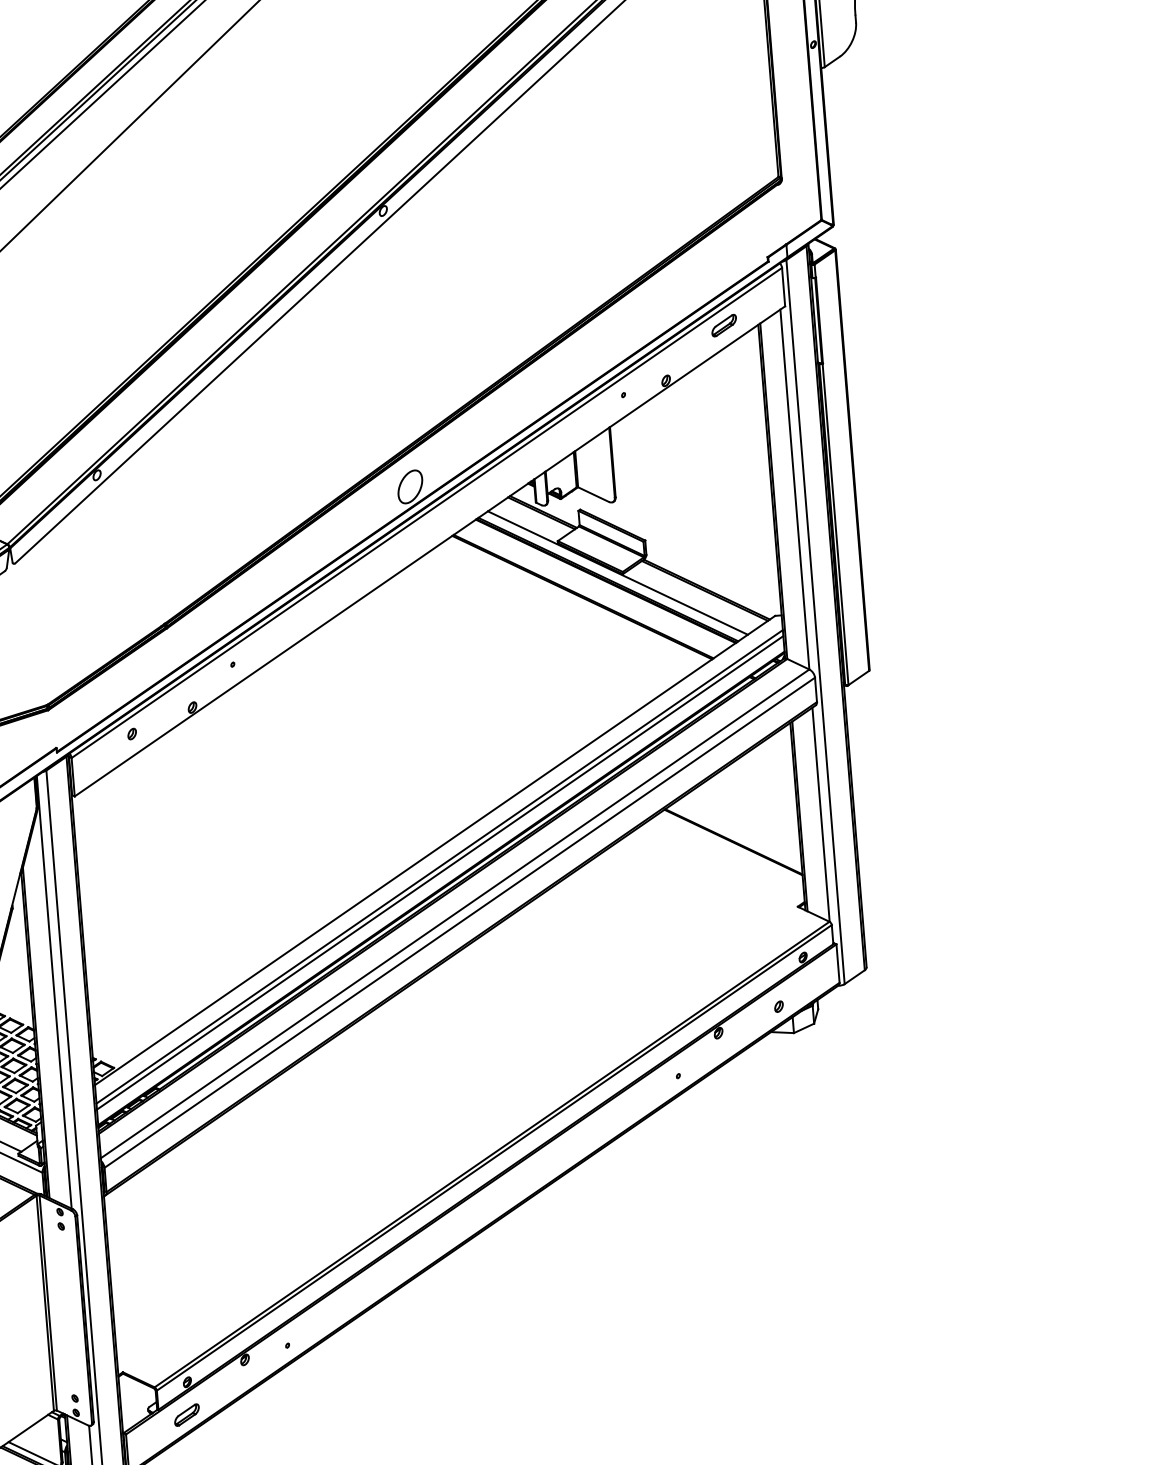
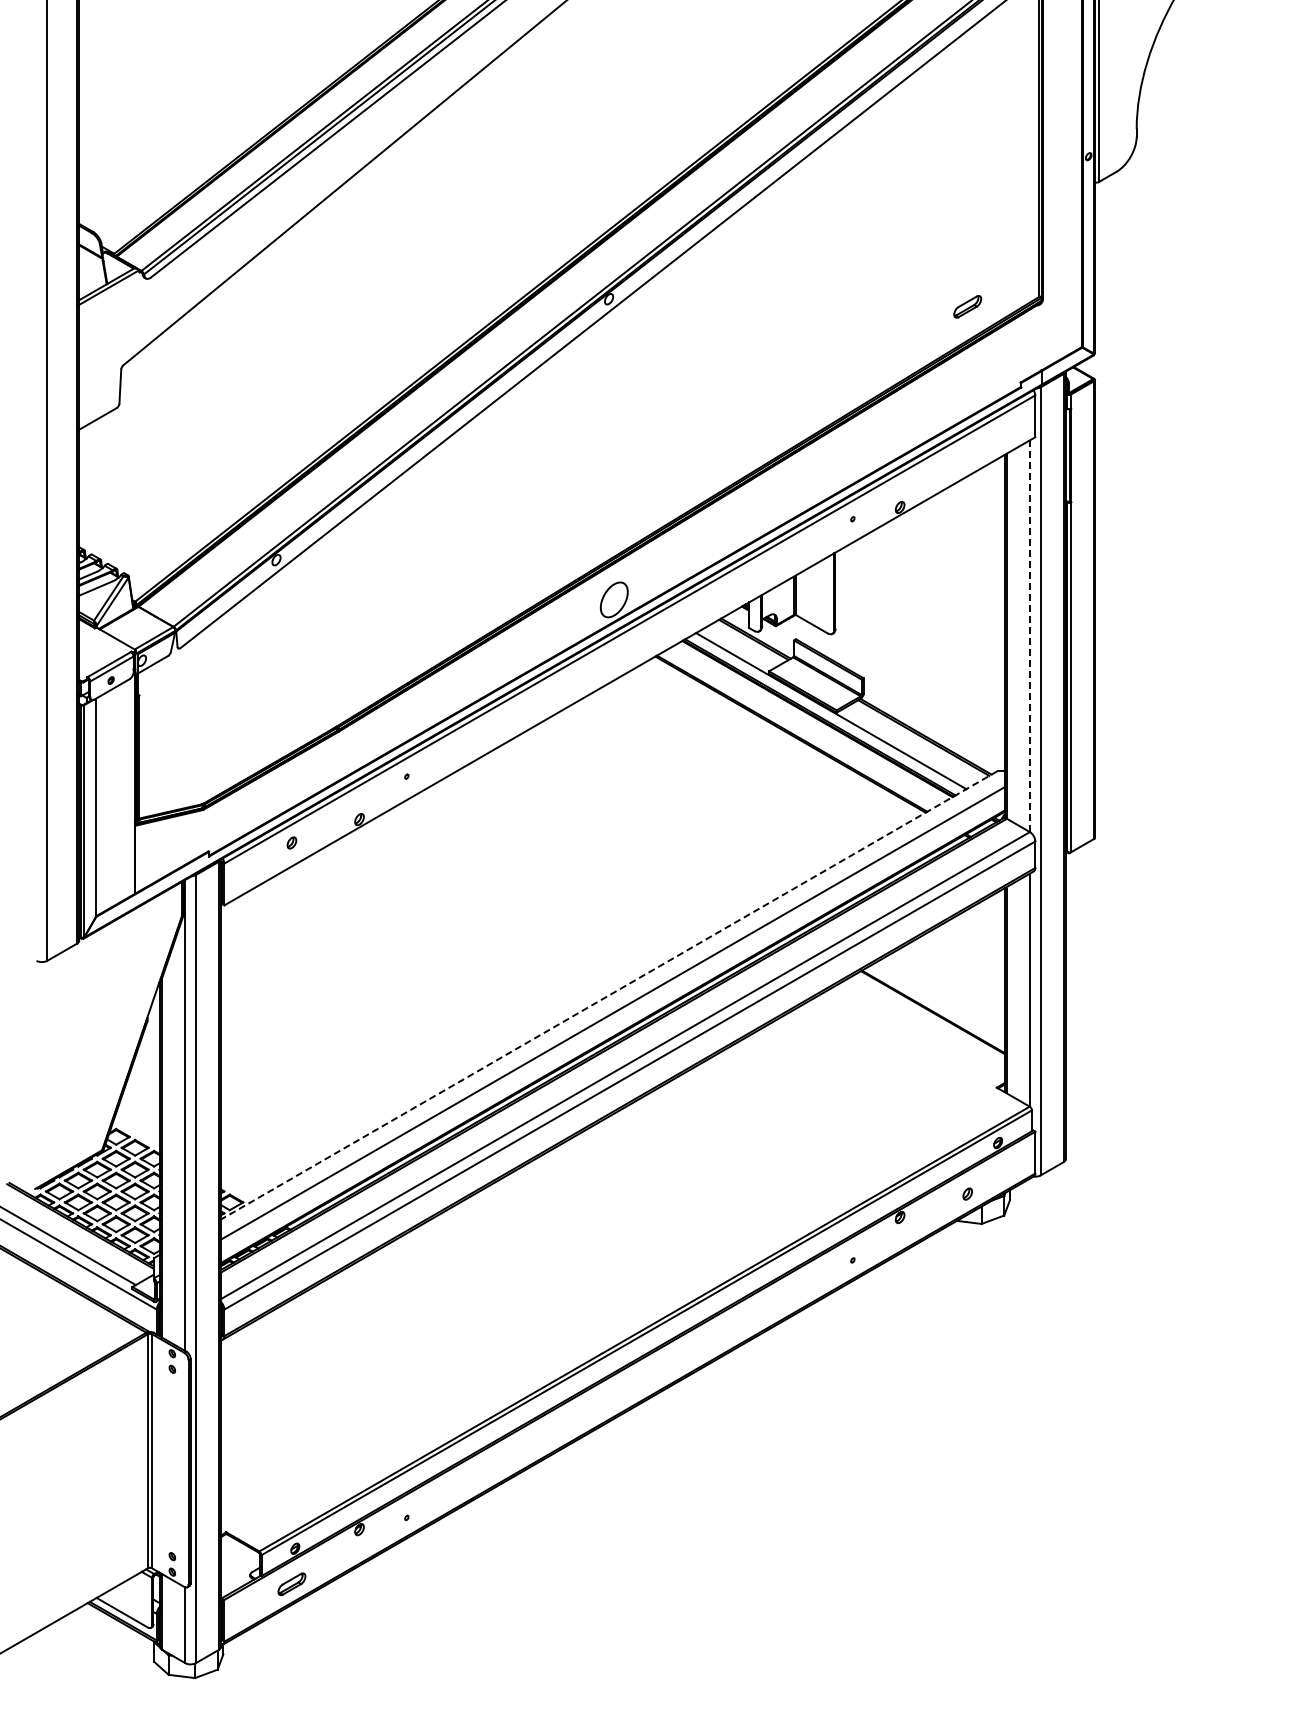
part: (723, 325) -> (967, 306), moved
line: (794, 489) -> (1029, 636), solid -> dashed
line: (434, 850) -> (608, 995), solid -> dashed
line: (439, 872) -> (612, 1019), removed

